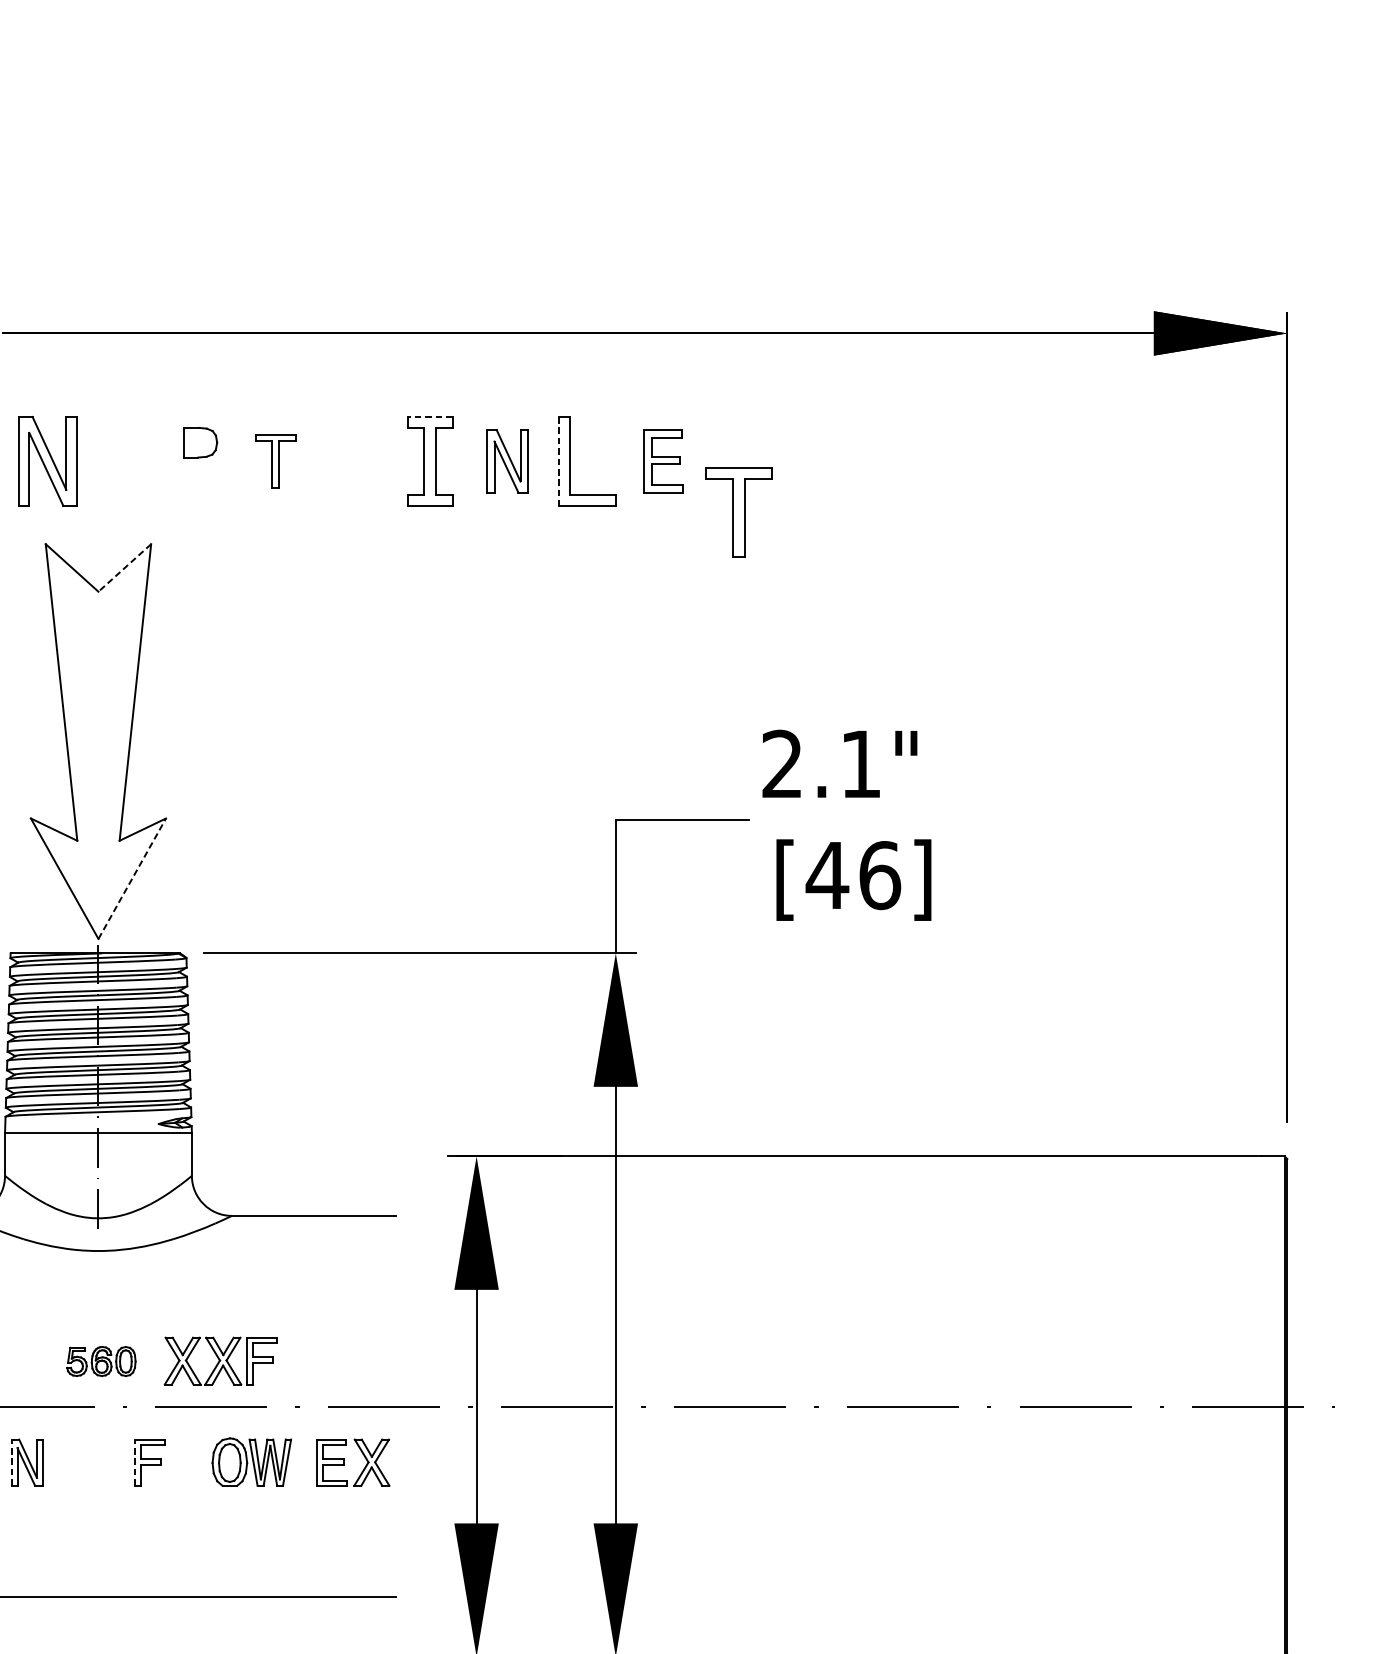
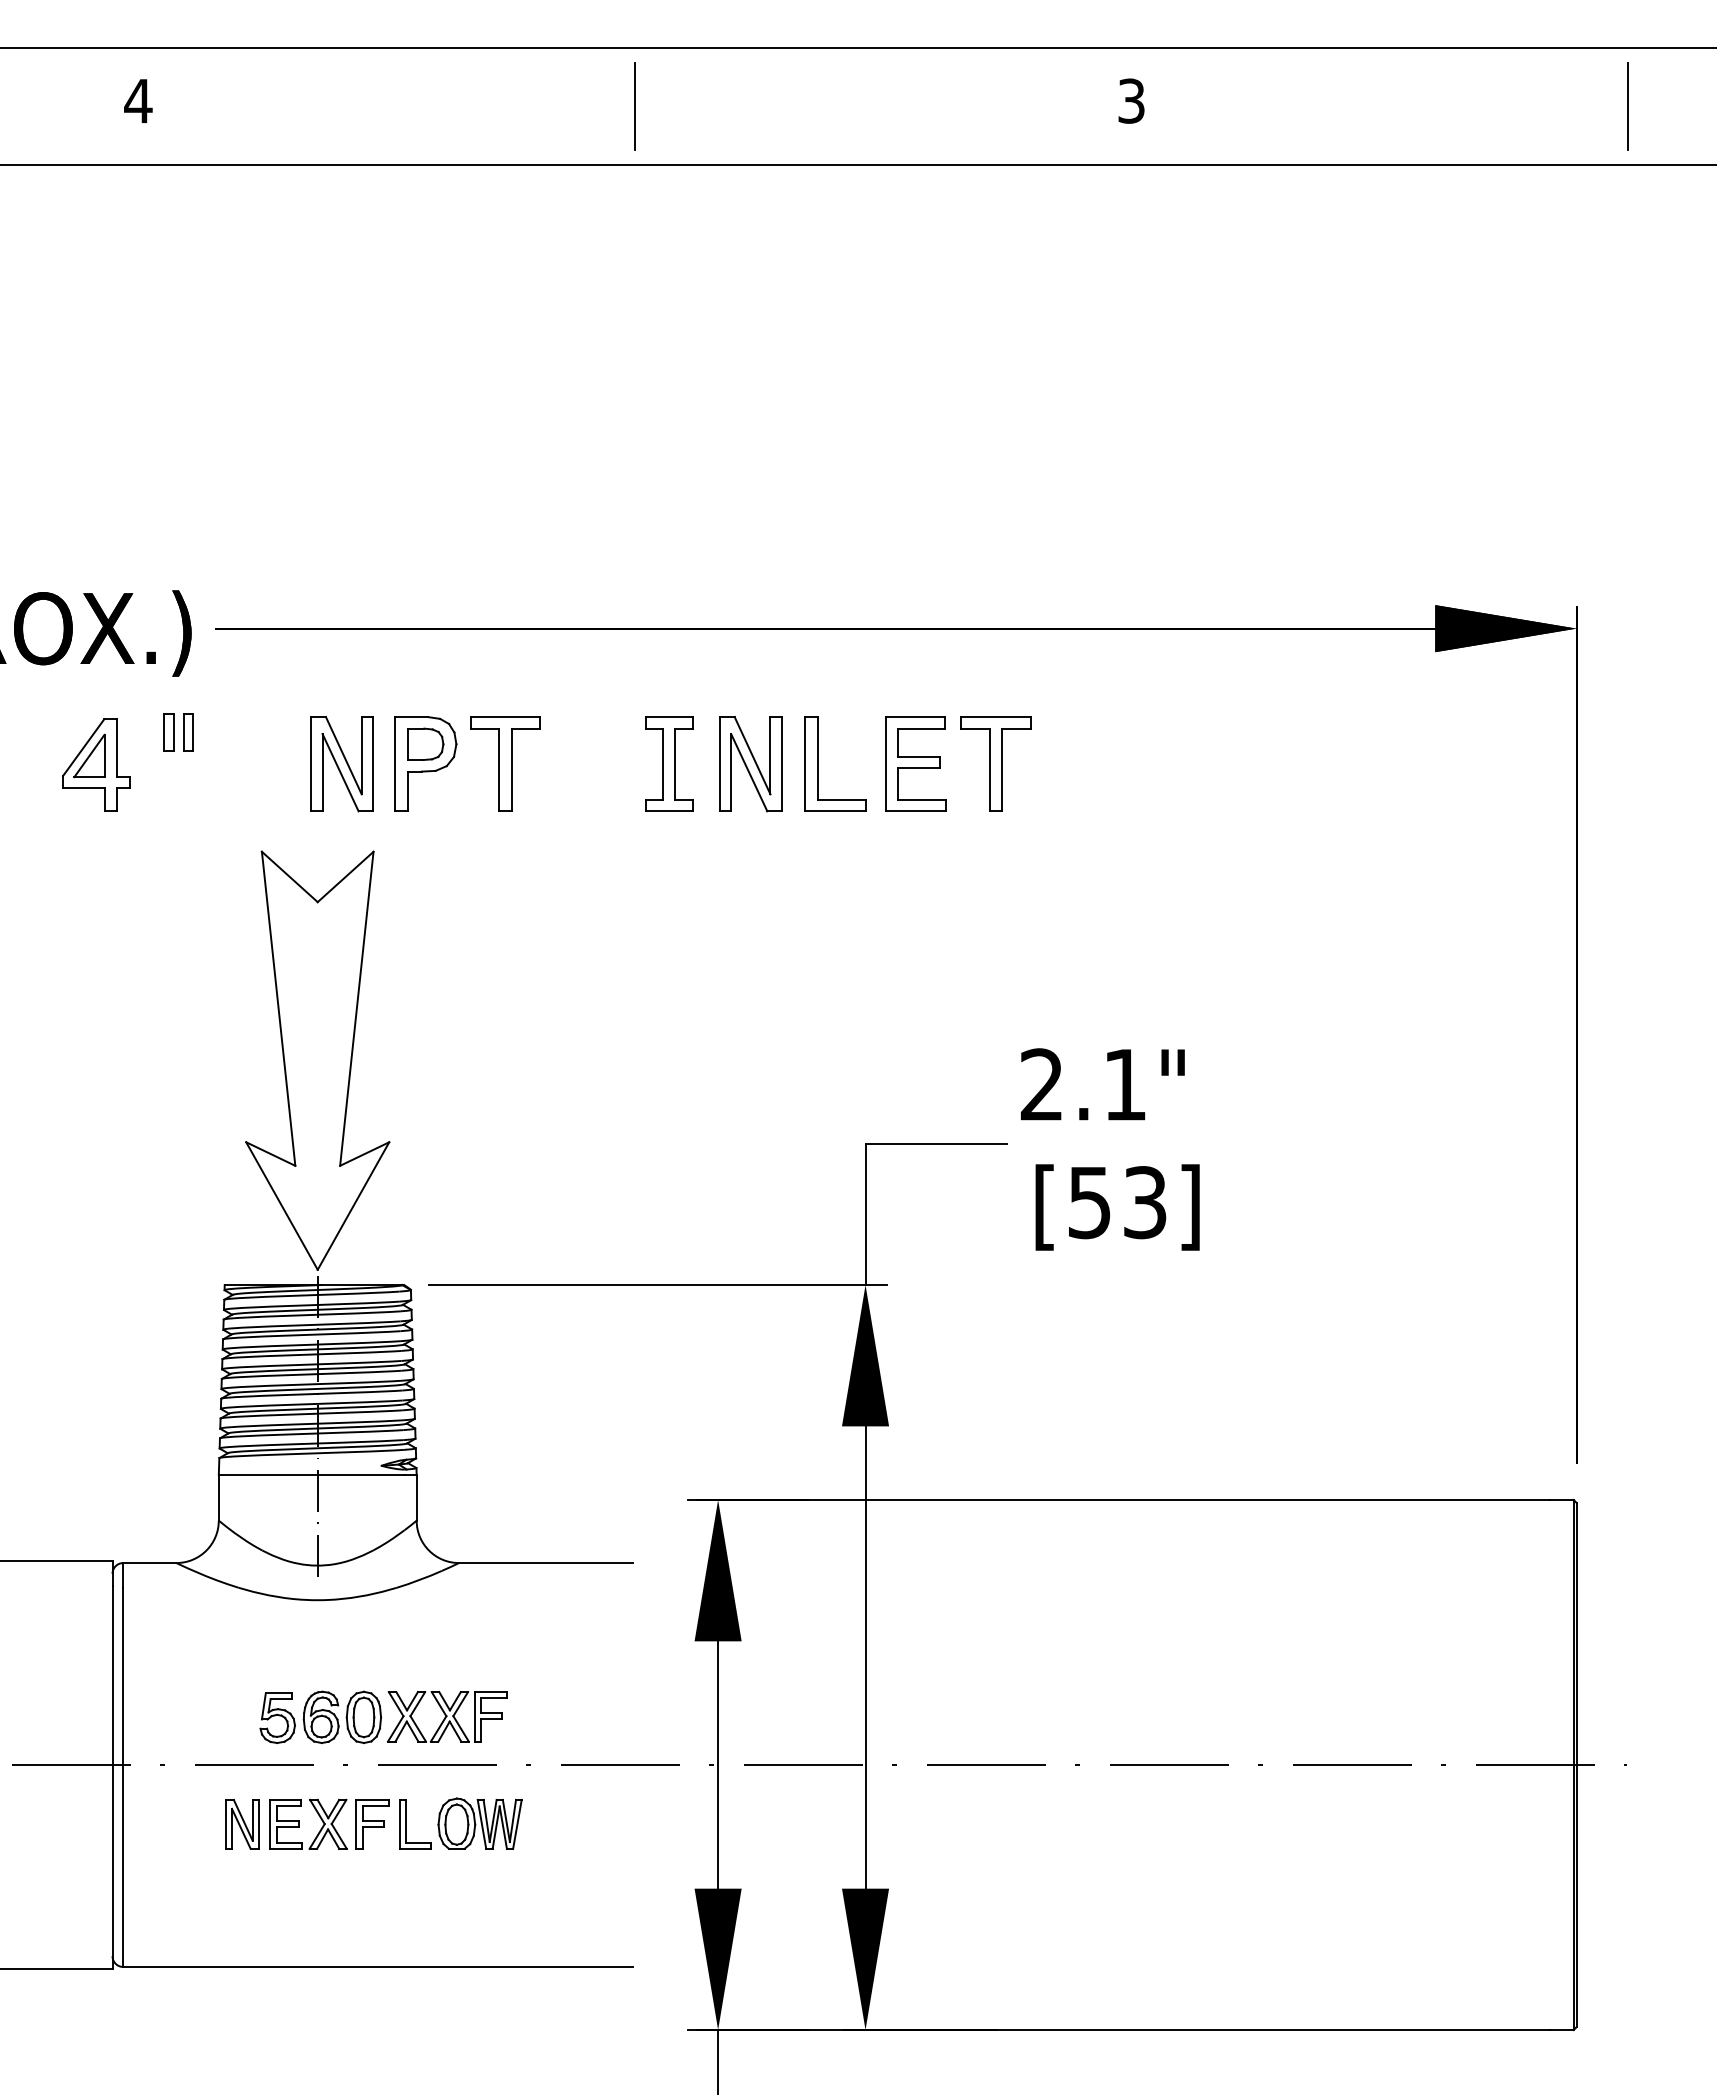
line: (430, 417) -> (669, 717), dashed -> solid
part: (200, 460) -> (425, 763), added
part: (275, 460) -> (505, 763), size x1.67
part: (663, 460) -> (915, 763), size x1.43
part: (47, 461) -> (341, 764), moved
part: (507, 461) -> (750, 764), size x1.43
line: (559, 461) -> (805, 764), dashed -> solid
part: (738, 511) -> (995, 763), moved
line: (124, 567) -> (345, 876), dashed -> solid
text: (852, 875) -> (1116, 1202), [46] -> [53]
line: (132, 878) -> (353, 1205), dashed -> solid
part: (101, 1360) -> (320, 1716), size x1.67
line: (12, 1461) -> (226, 1823), dashed -> solid
line: (135, 1461) -> (356, 1823), dashed -> solid
part: (344, 1461) -> (299, 1823), moved
part: (182, 1462) -> (406, 1824), added

